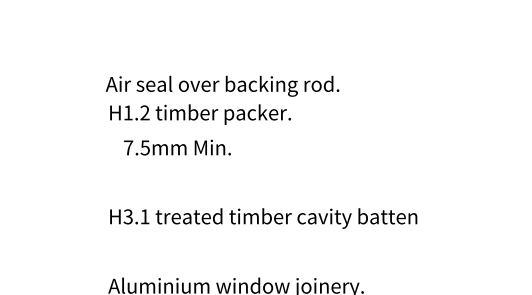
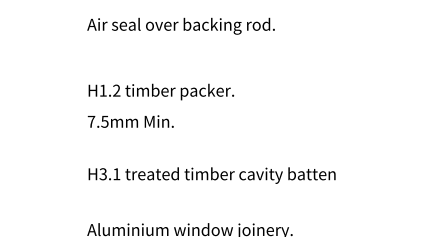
text: (221, 85) -> (180, 25), moved
text: (177, 147) -> (130, 121), moved

